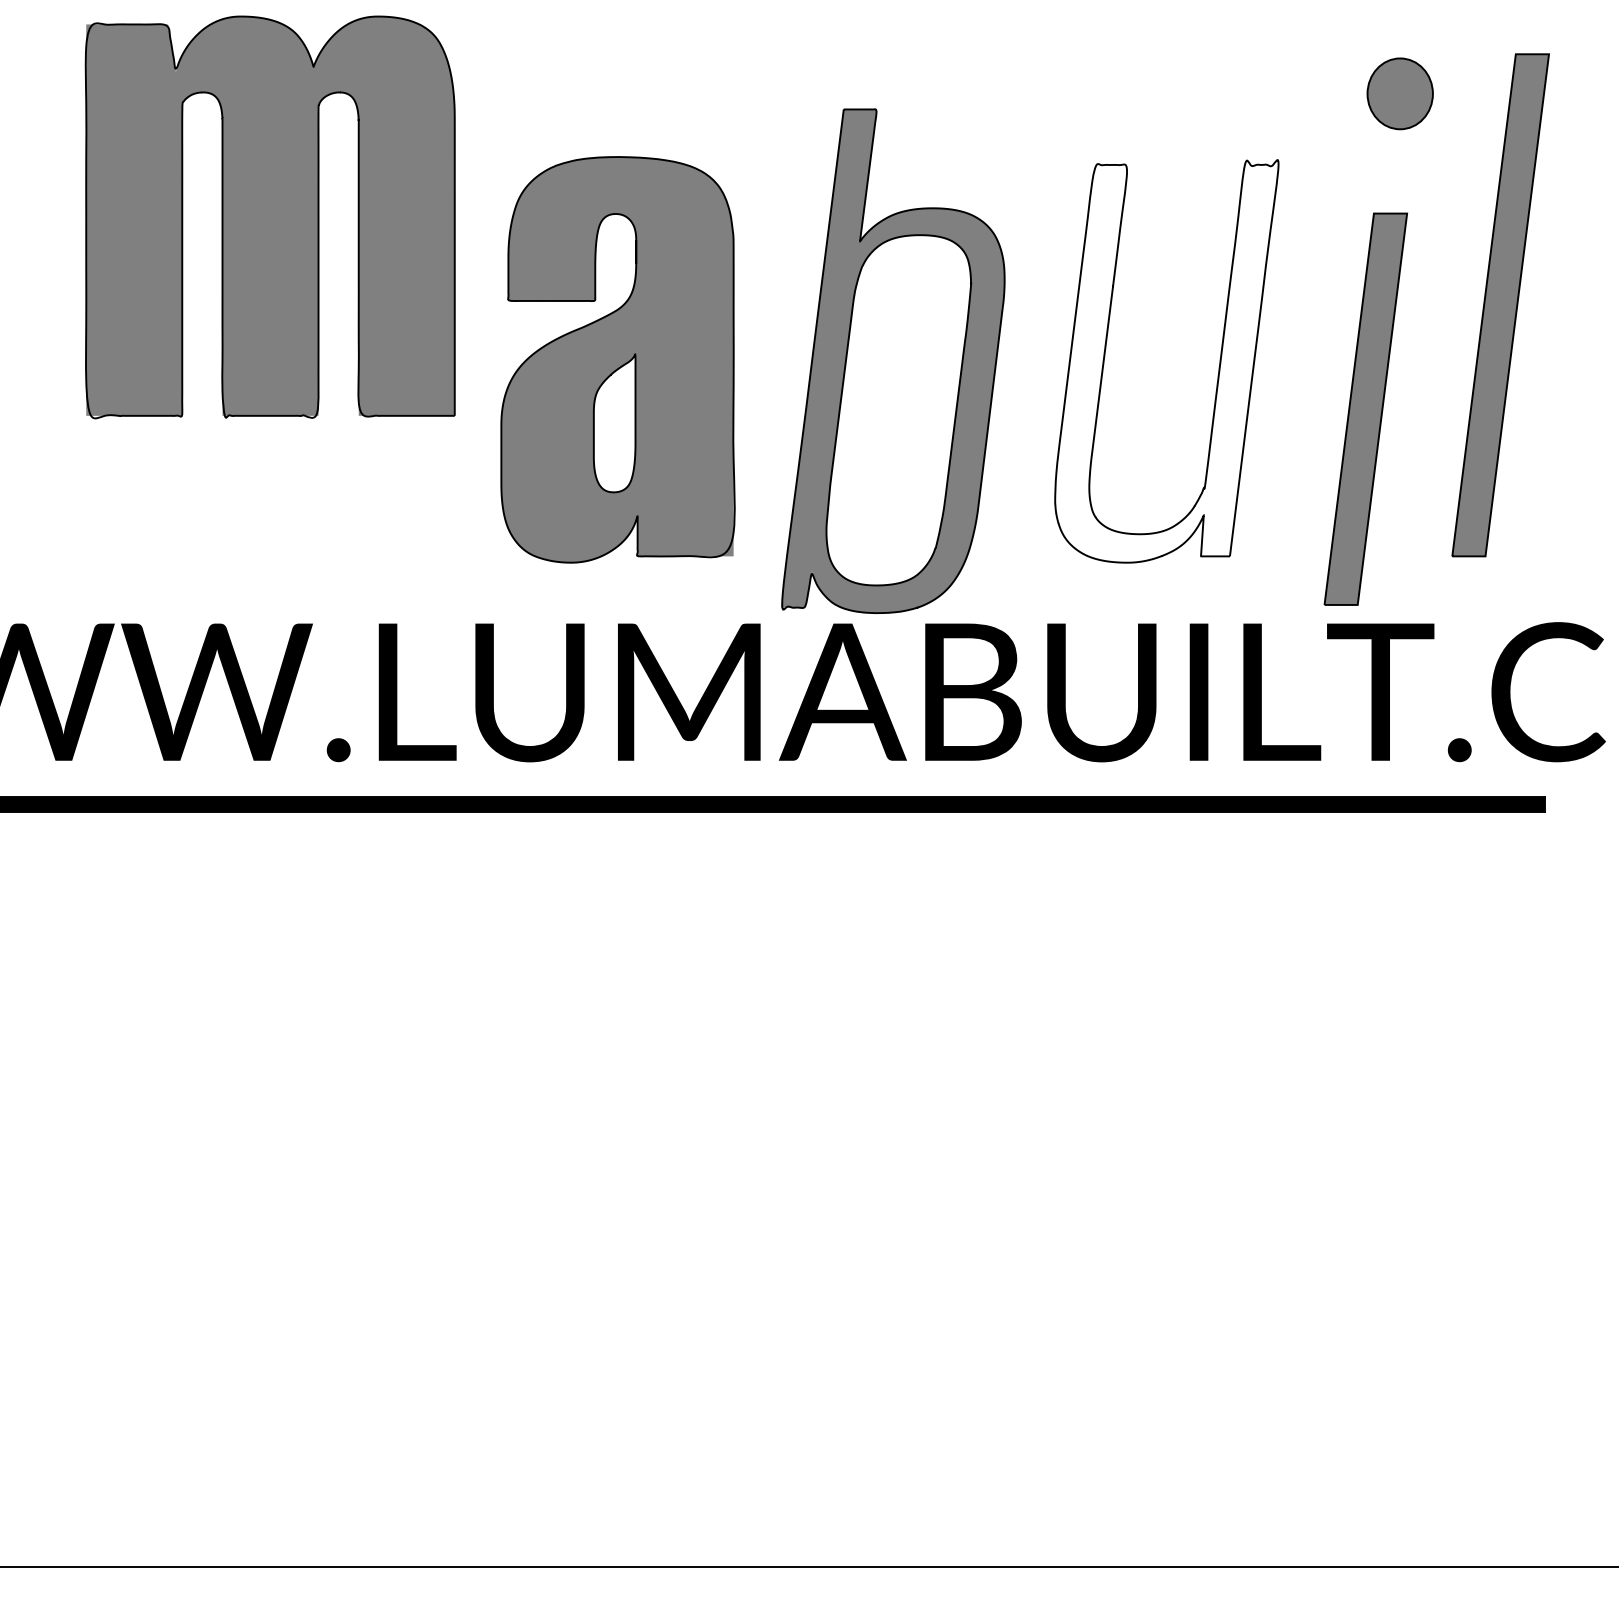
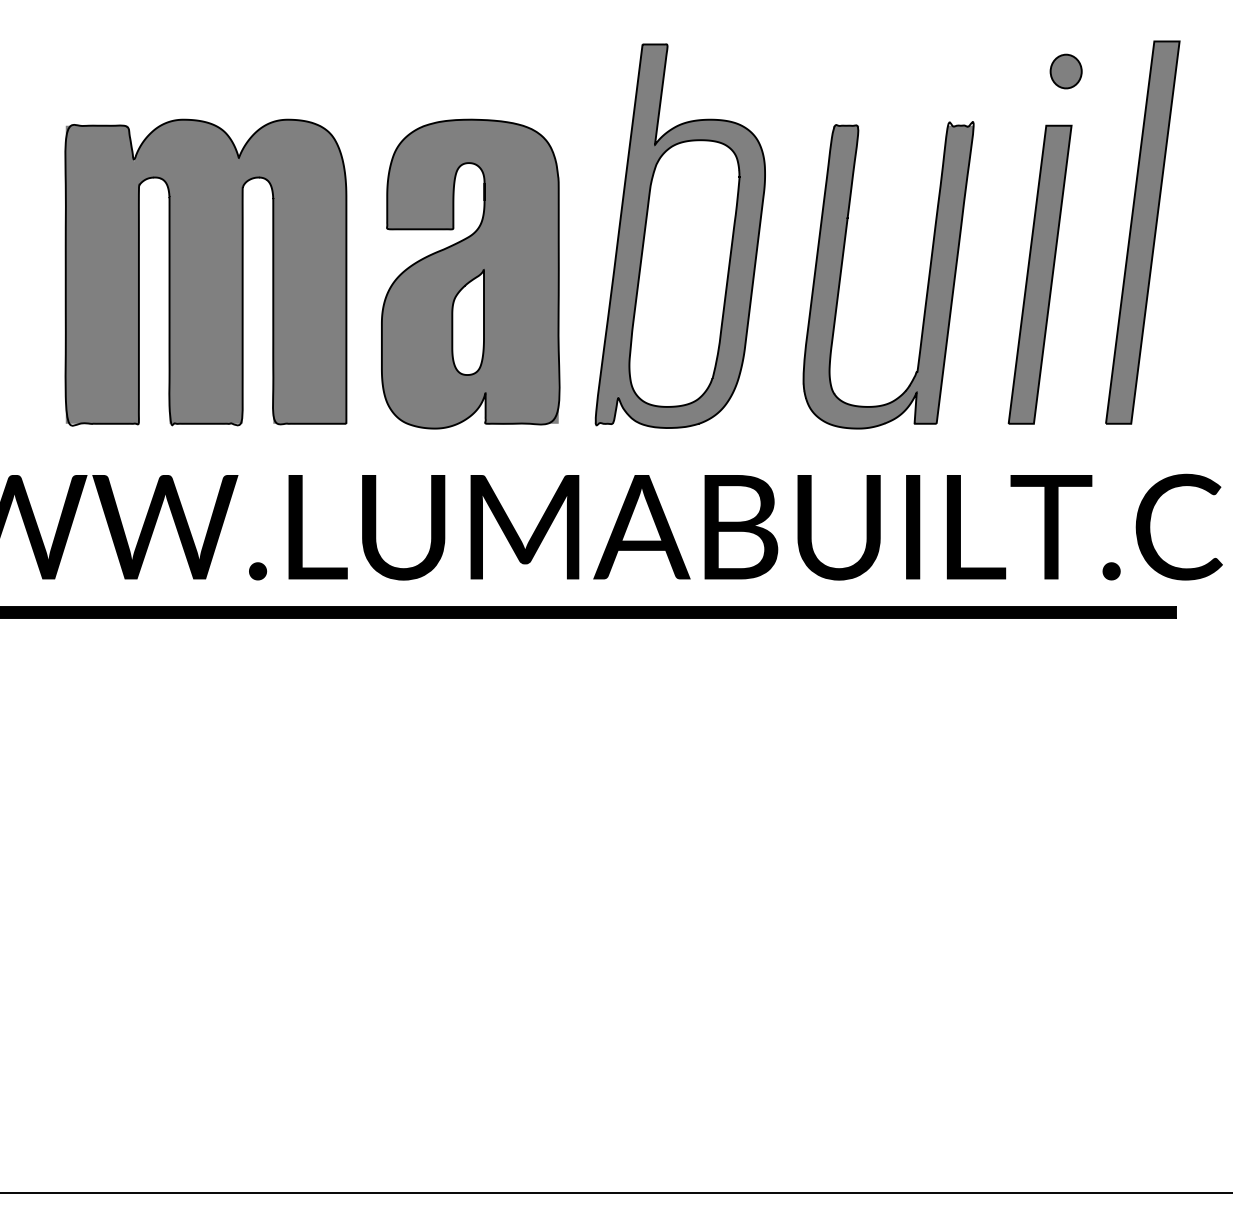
part: (1399, 93) -> (1065, 71), size x0.62
part: (269, 217) -> (205, 272), moved
part: (892, 360) -> (679, 235), moved
fill: (1166, 362) -> (888, 276), added
part: (1365, 408) -> (1039, 274), moved

